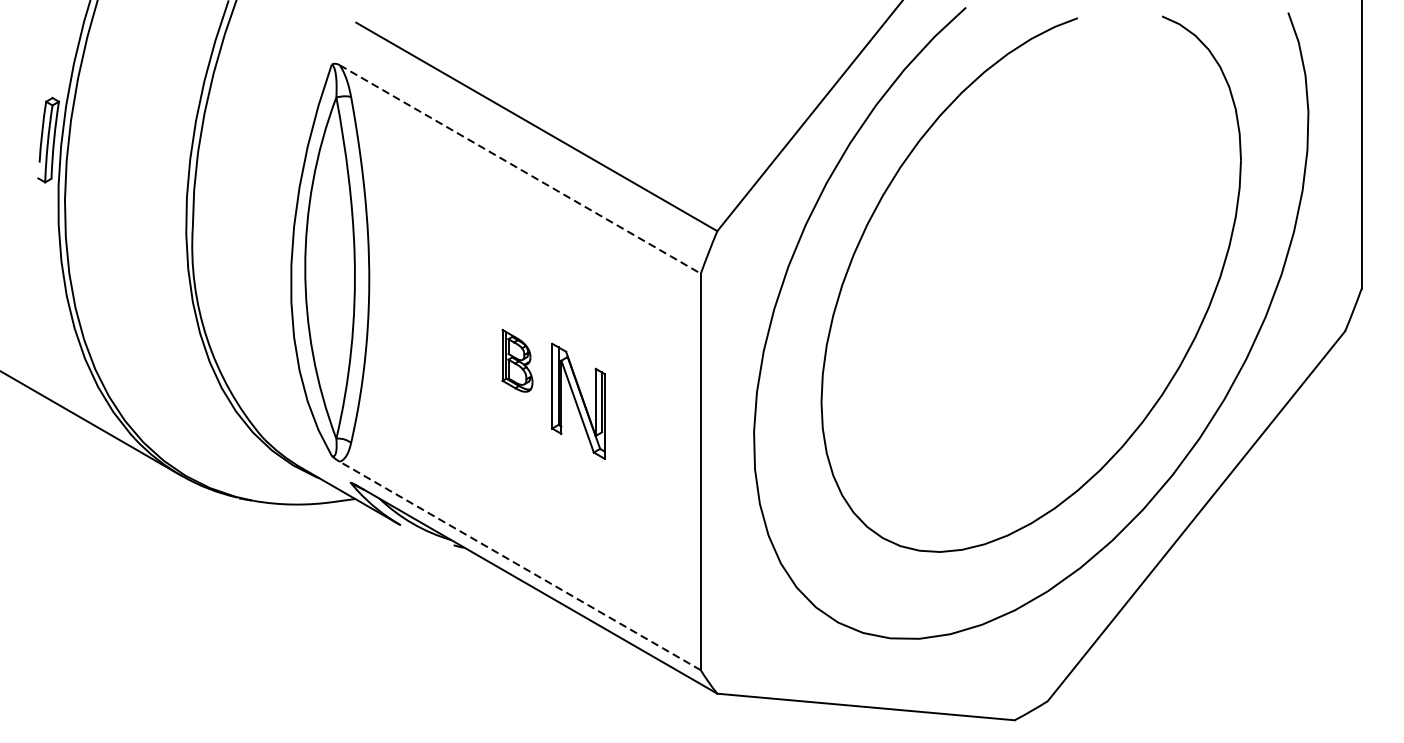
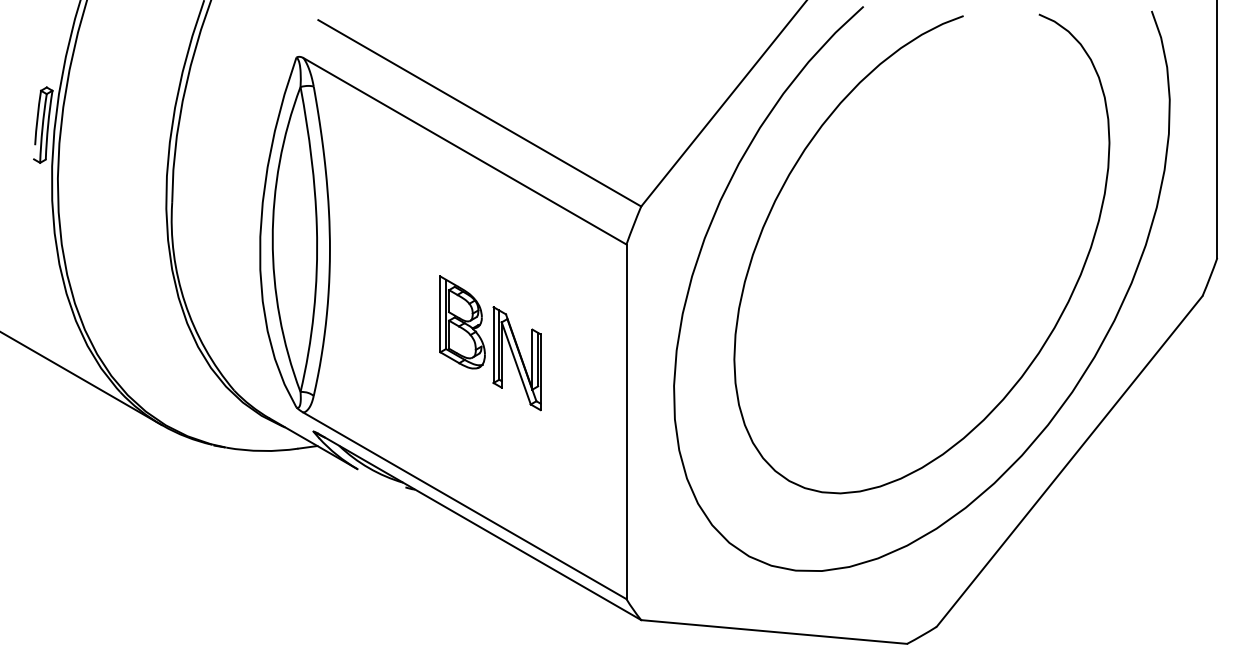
line: (520, 169) -> (465, 151), dashed -> solid
part: (517, 360) -> (462, 322), size x1.67
line: (519, 565) -> (464, 505), dashed -> solid

